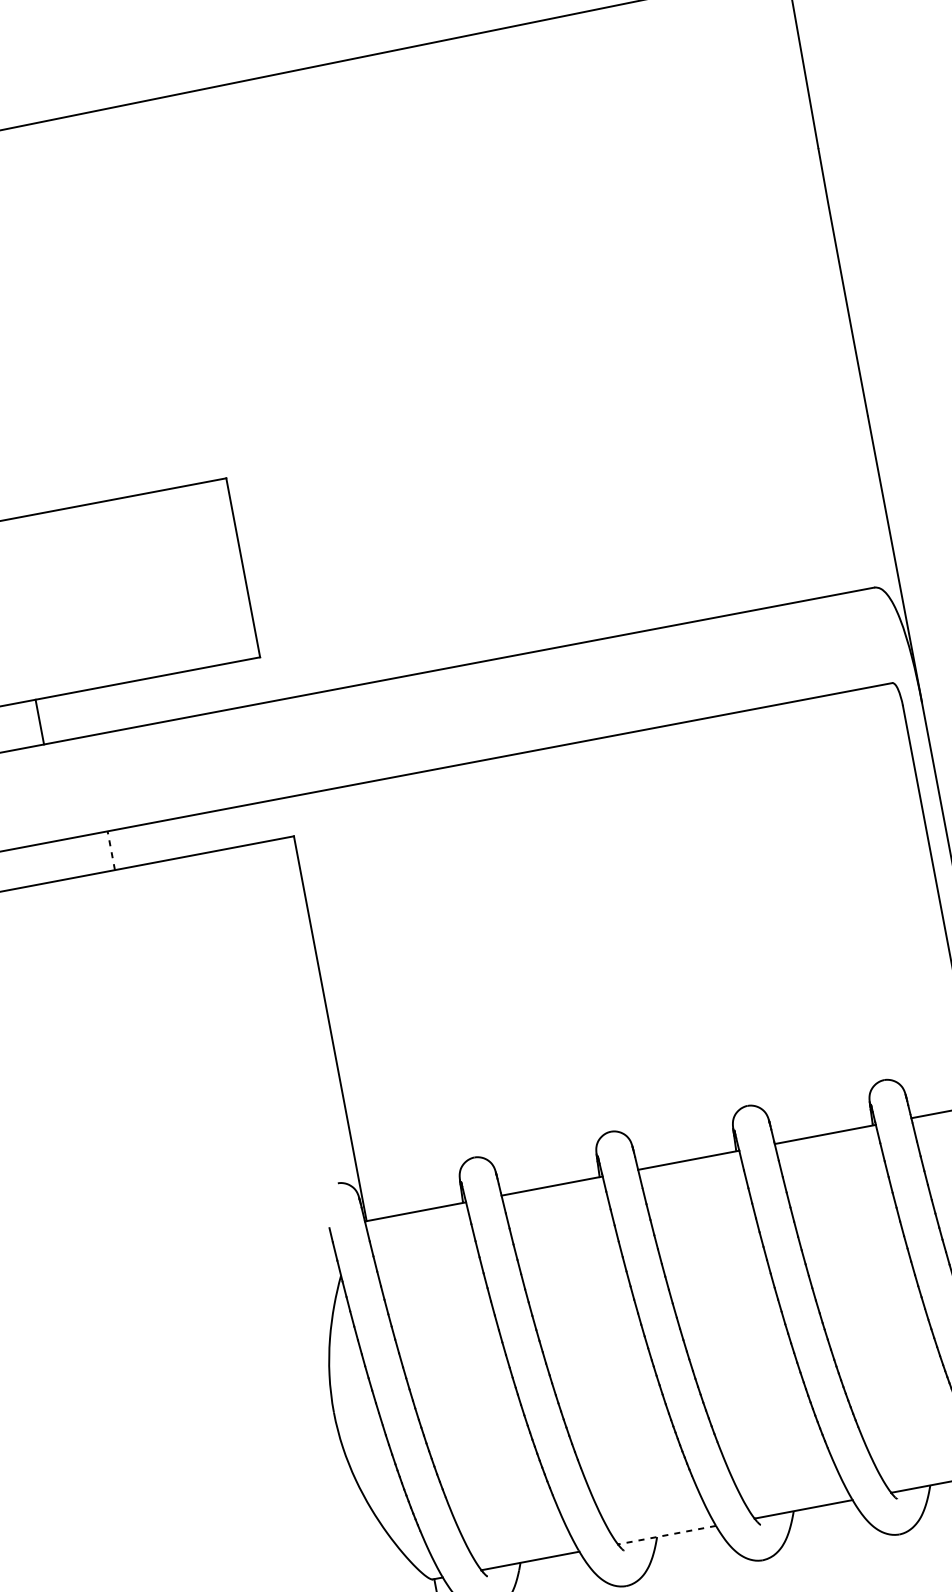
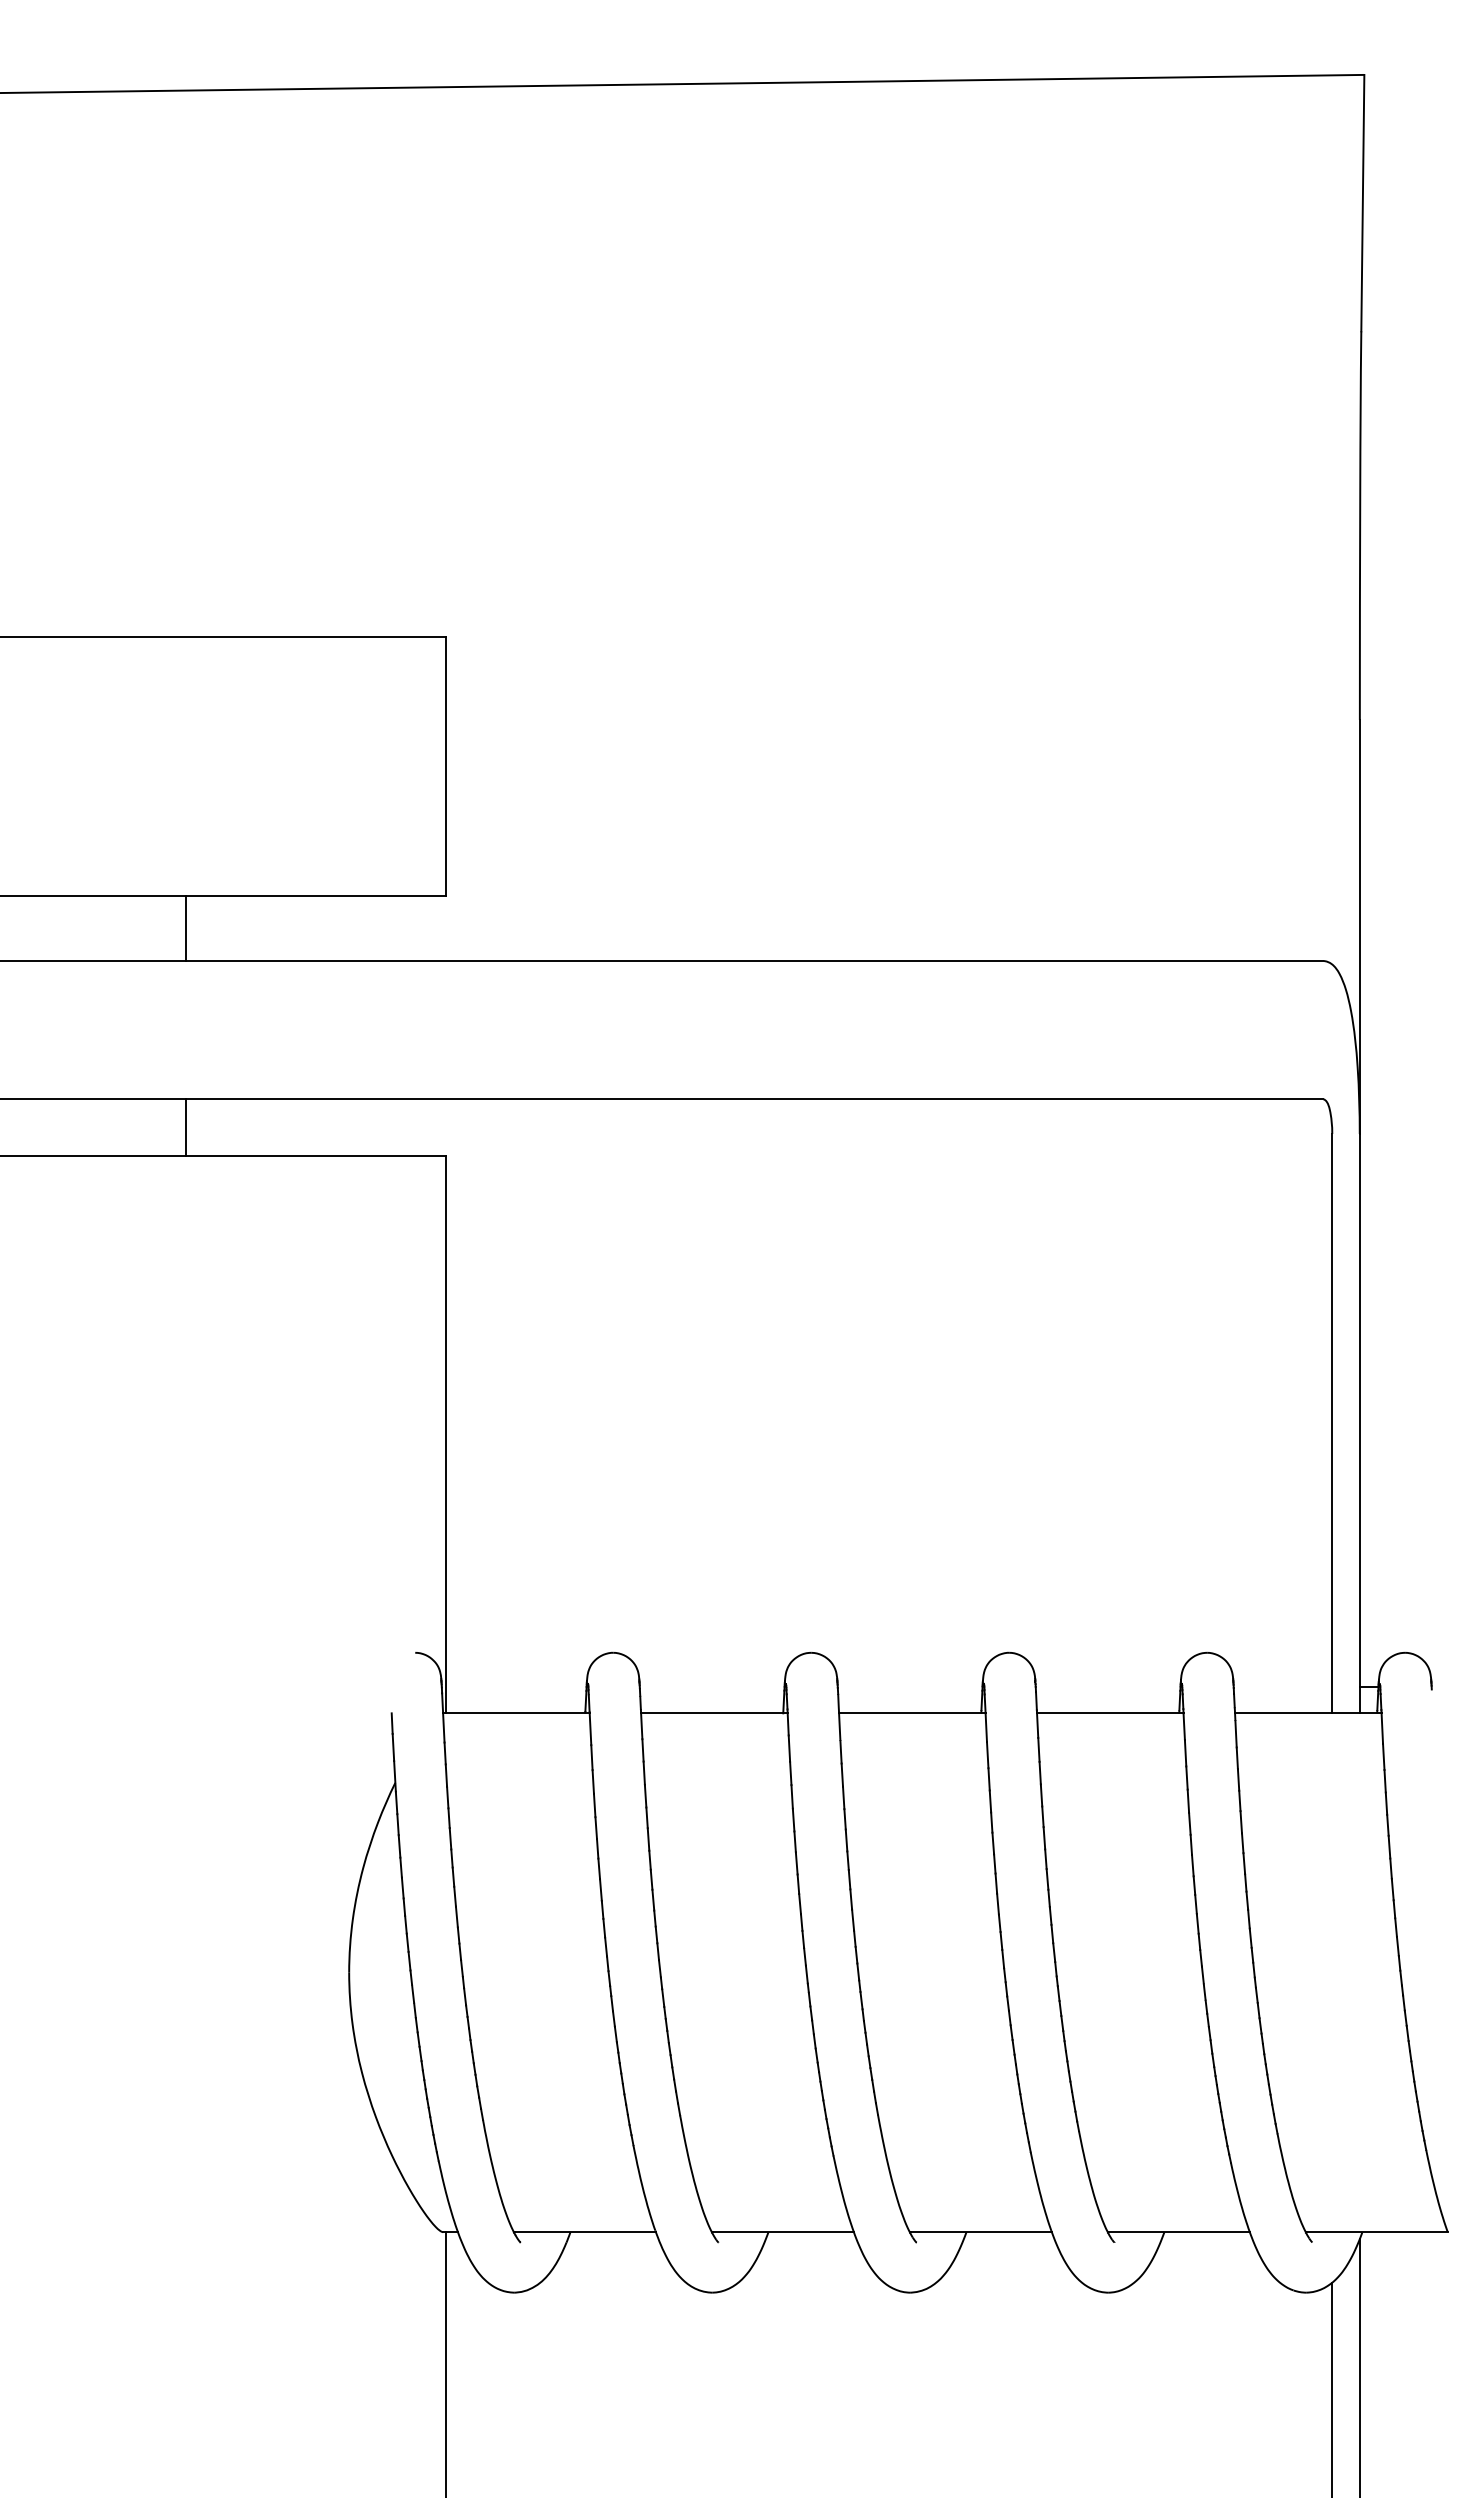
line: (40, 722) -> (186, 928), moved
line: (111, 850) -> (186, 1127), dashed -> solid
line: (666, 1535) -> (782, 2232), dashed -> solid

